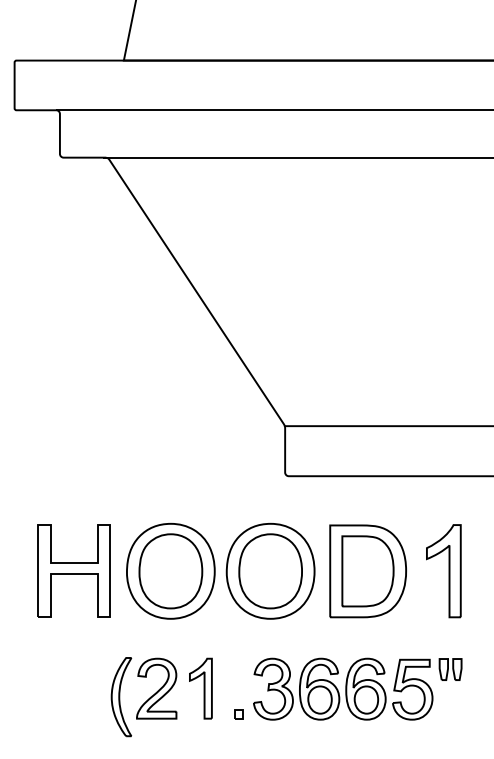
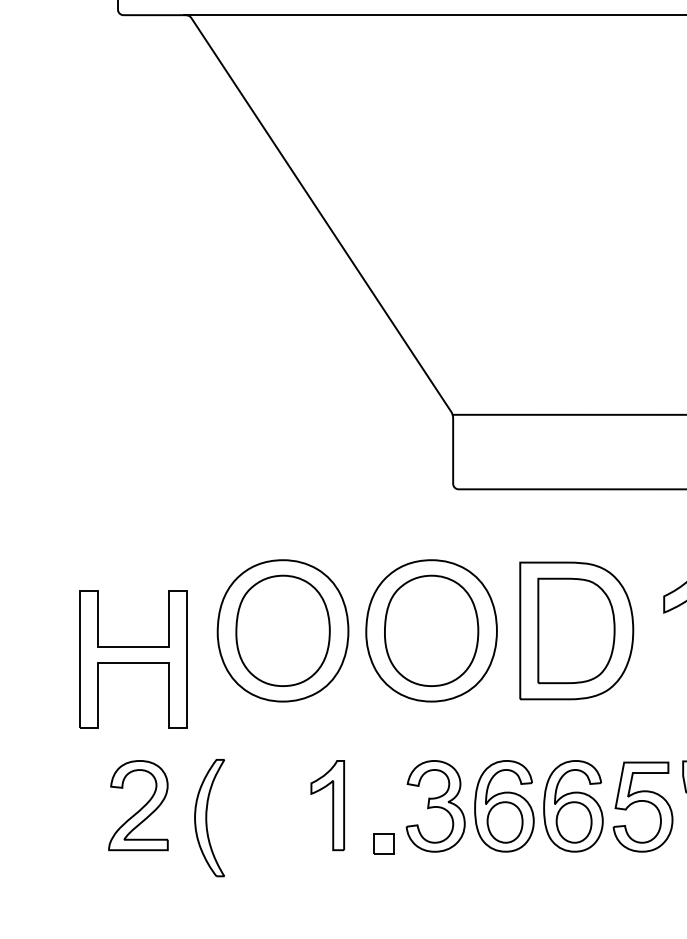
part: (73, 570) -> (132, 657), moved
part: (156, 688) -> (138, 805), moved
part: (238, 714) -> (383, 843), size x1.6

